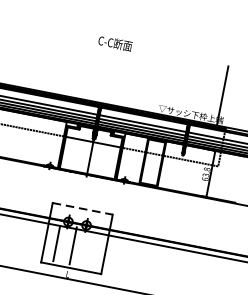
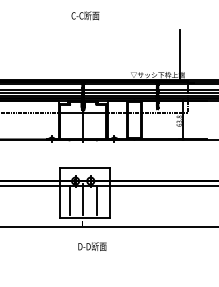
text: (115, 43) -> (85, 15), moved
line: (83, 209) -> (85, 168), dashed -> solid
line: (88, 249) -> (96, 200), added

